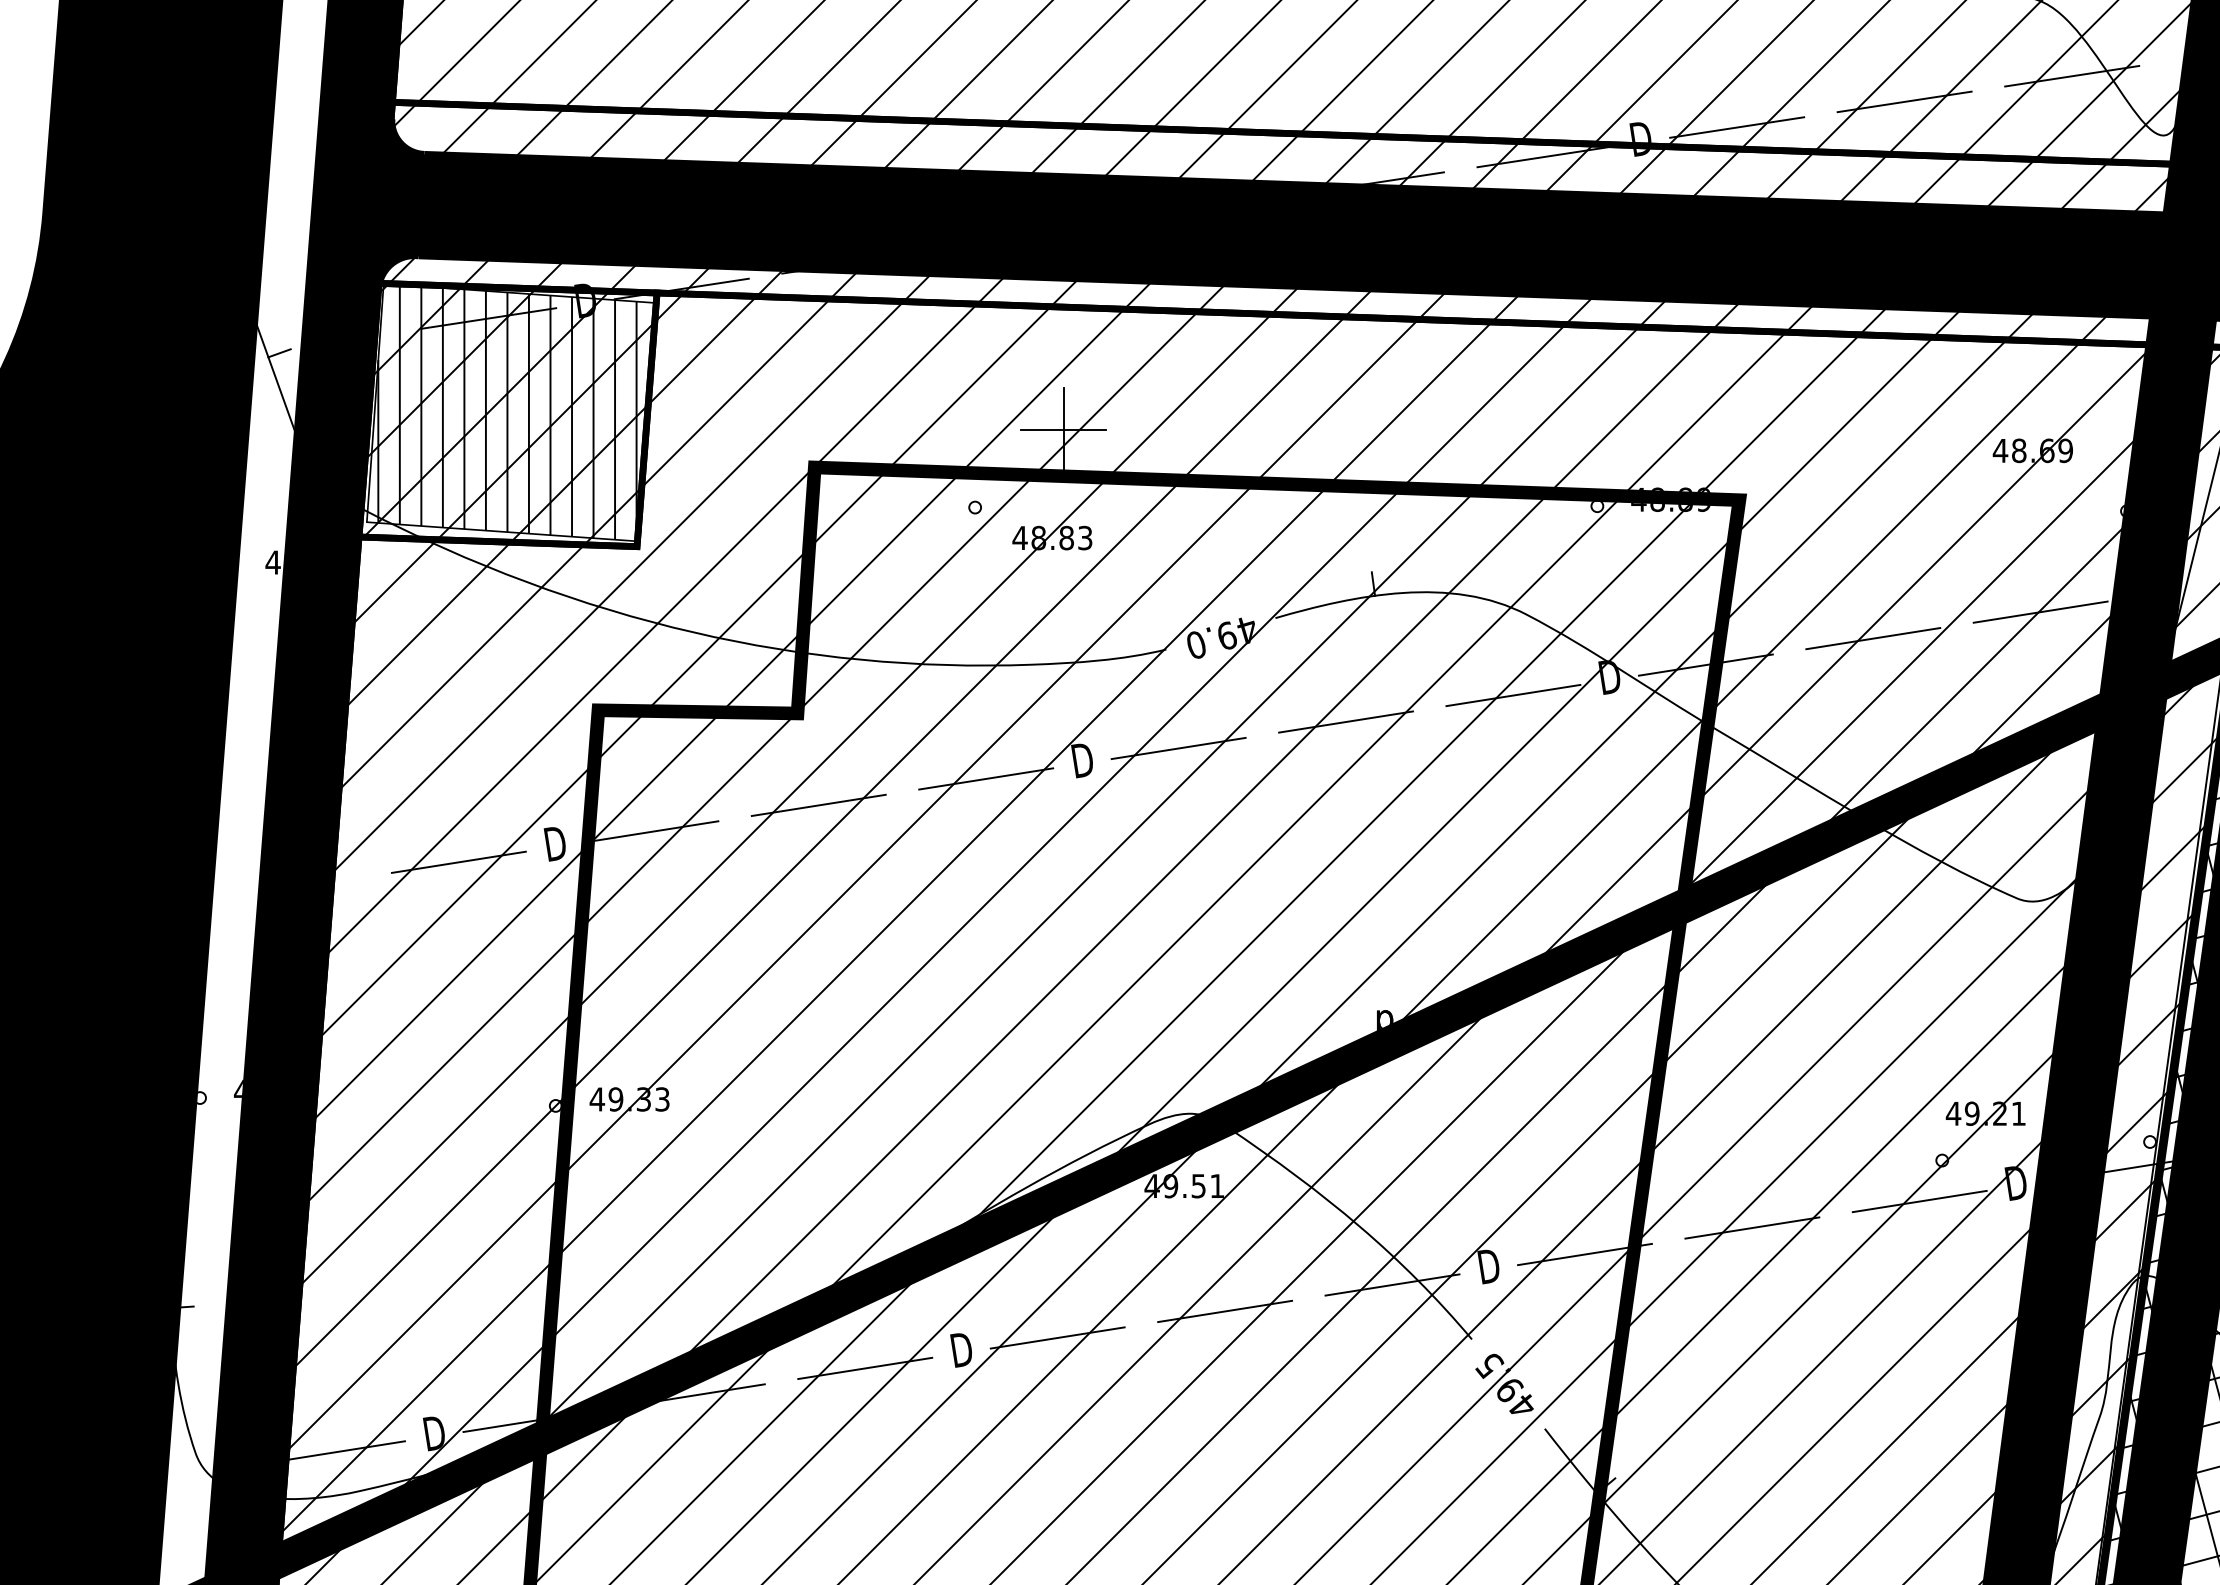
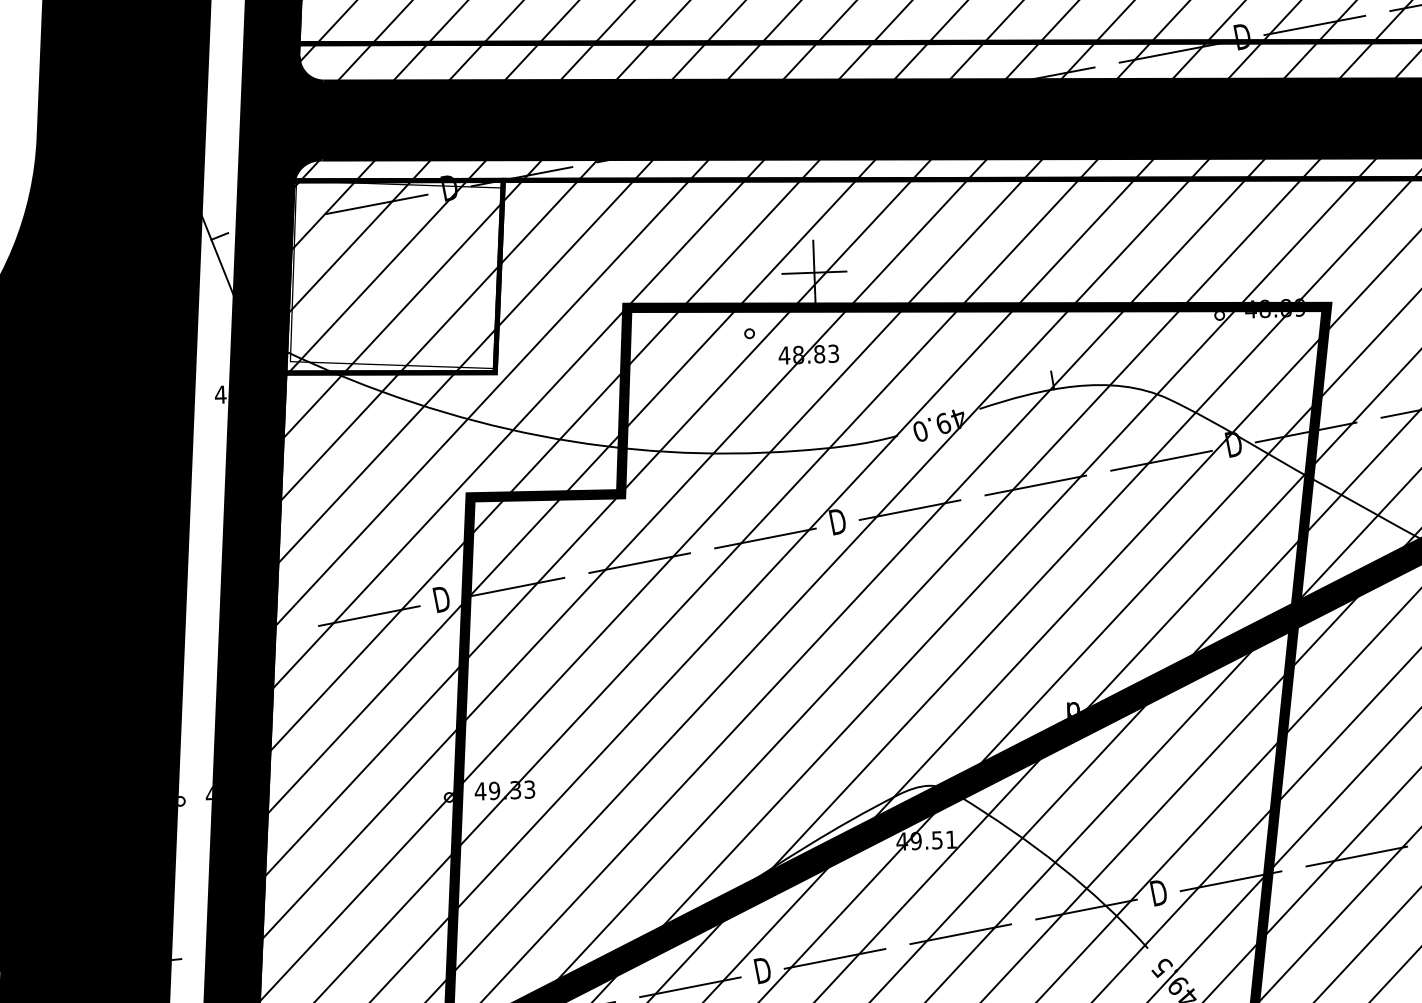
hatch: (507, 412) -> (393, 274), removed

